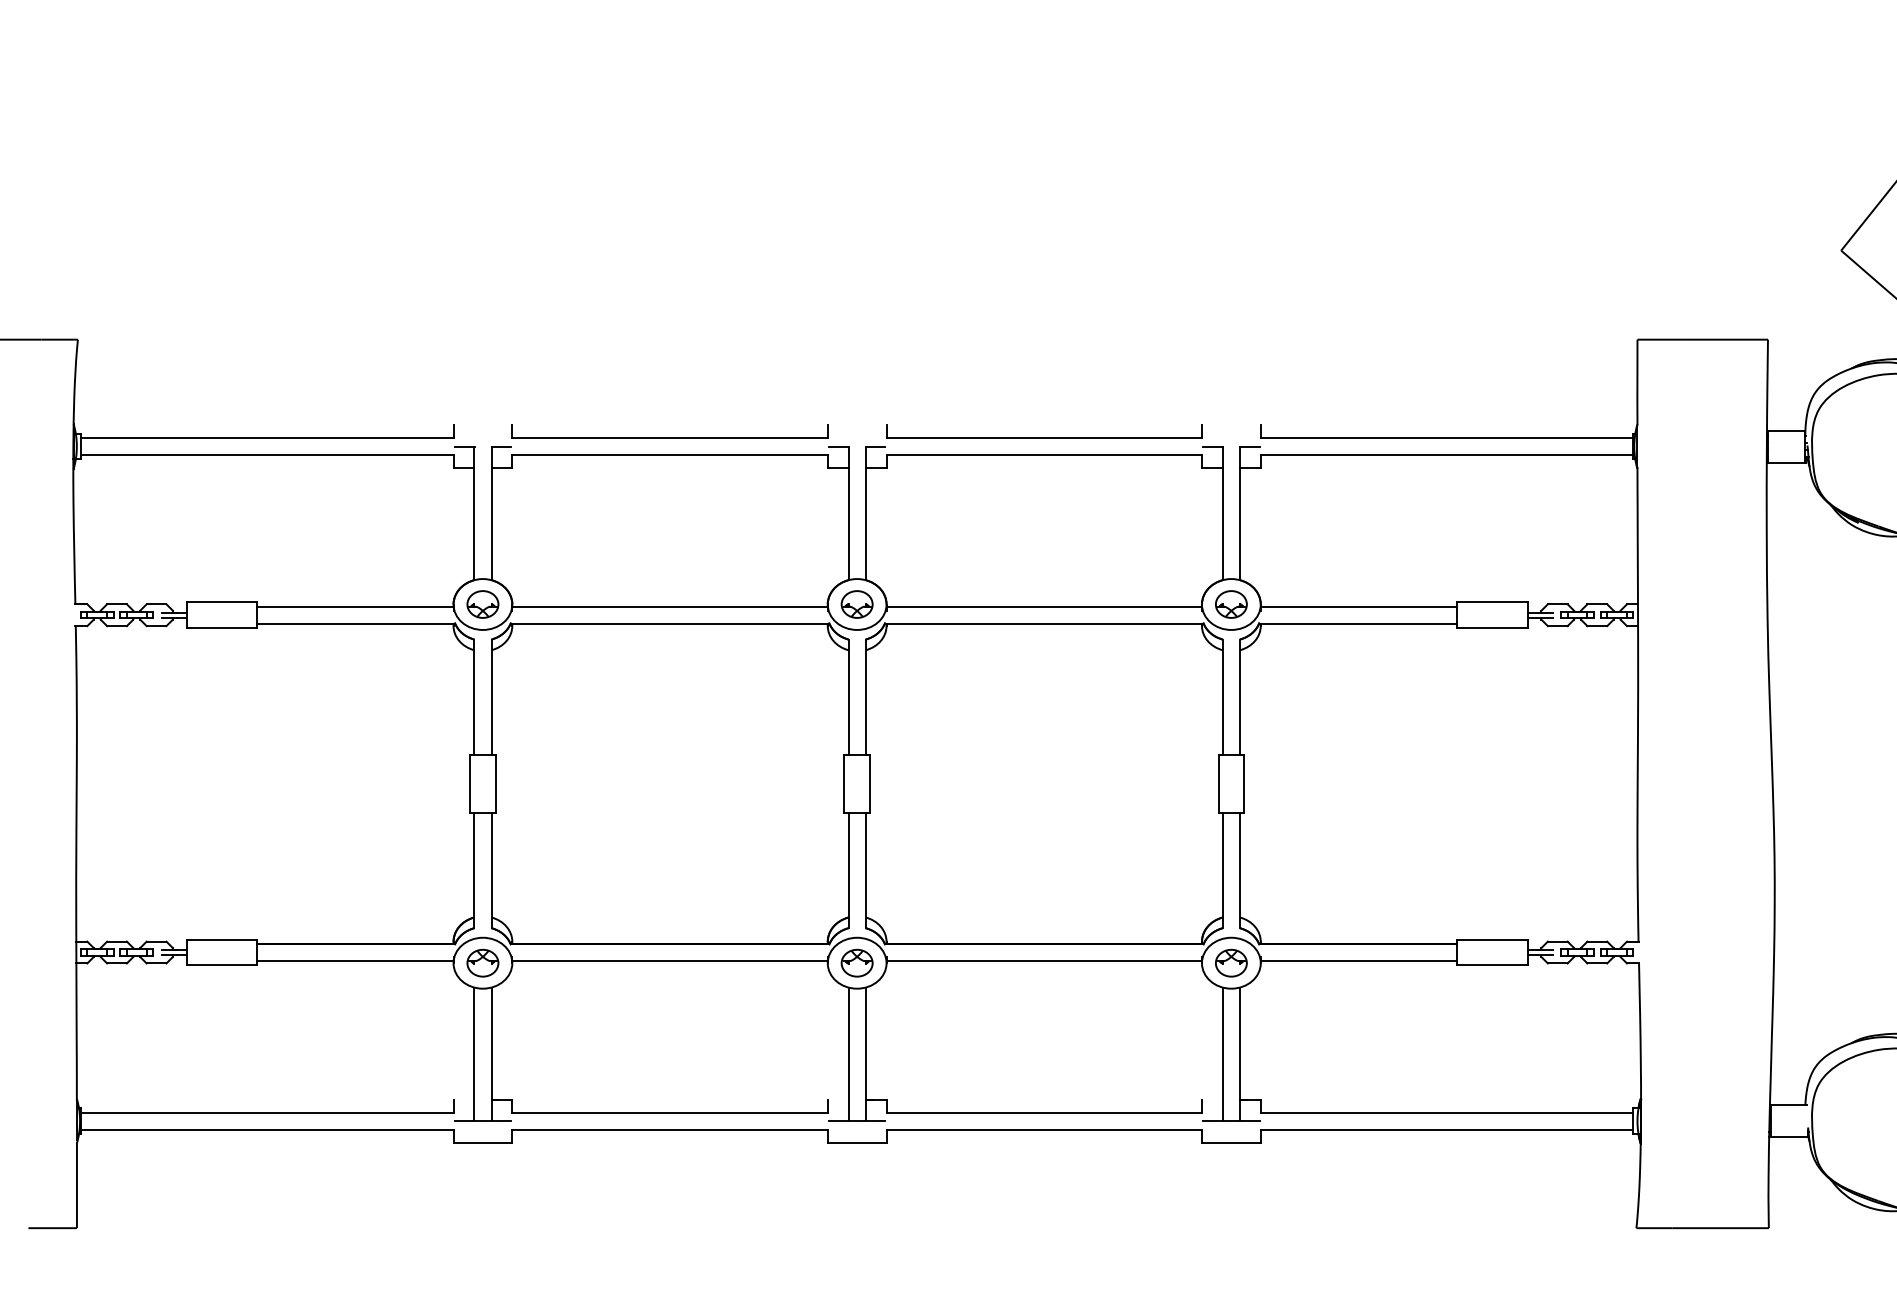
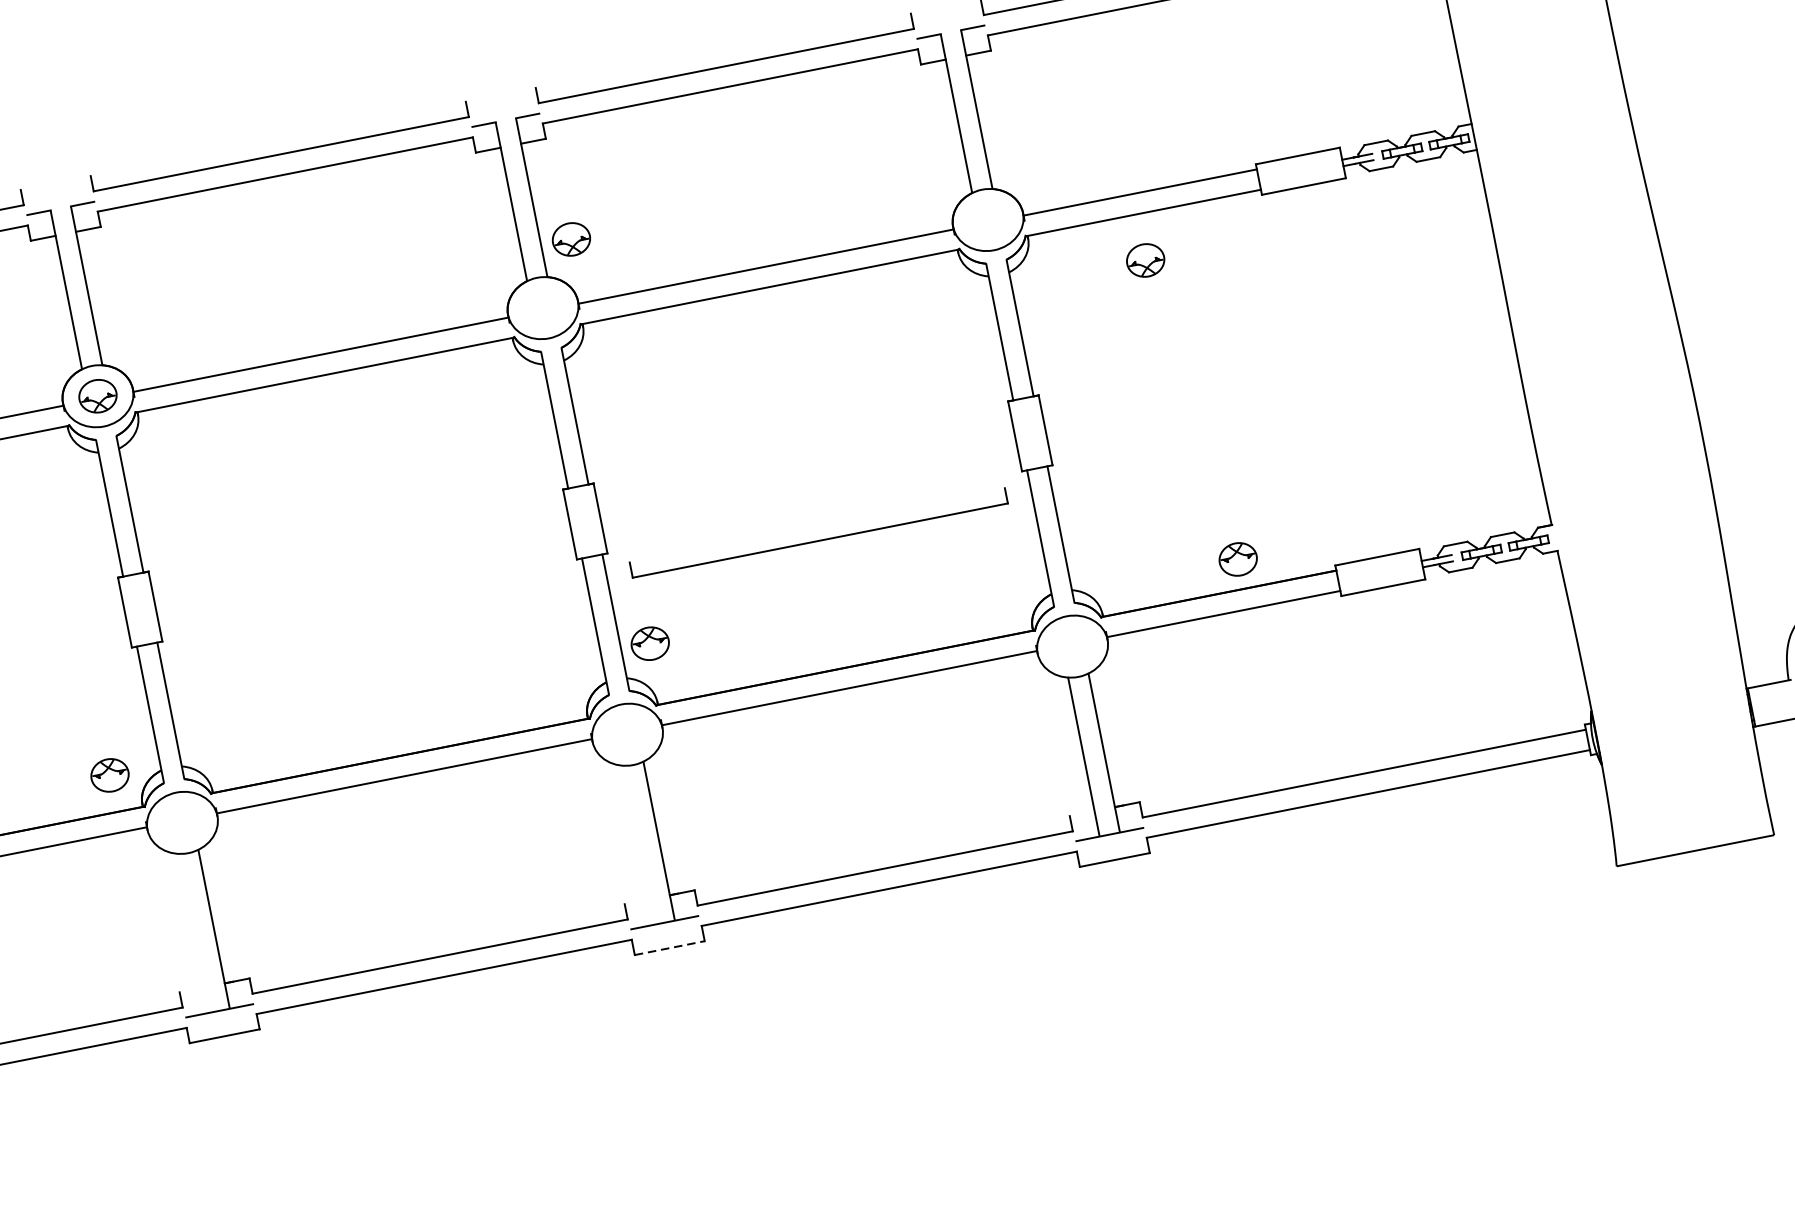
part: (856, 604) -> (570, 239), moved
part: (1231, 604) -> (1145, 260), moved
part: (1044, 830) -> (819, 532), added
part: (482, 962) -> (109, 774), moved
part: (856, 962) -> (649, 643), moved
part: (1231, 962) -> (1238, 558), moved
line: (474, 1053) -> (193, 932), removed
line: (848, 1053) -> (638, 844), removed
line: (857, 1142) -> (670, 947), solid -> dashed

